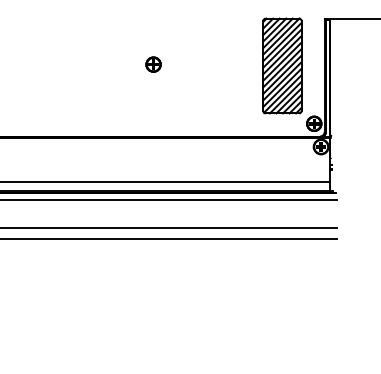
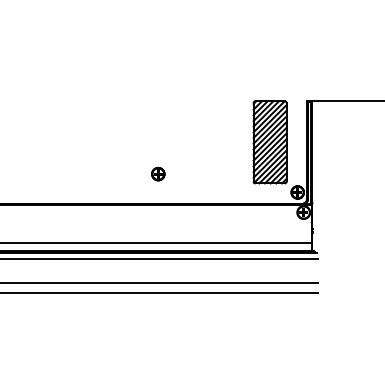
part: (153, 63) -> (158, 173), moved

